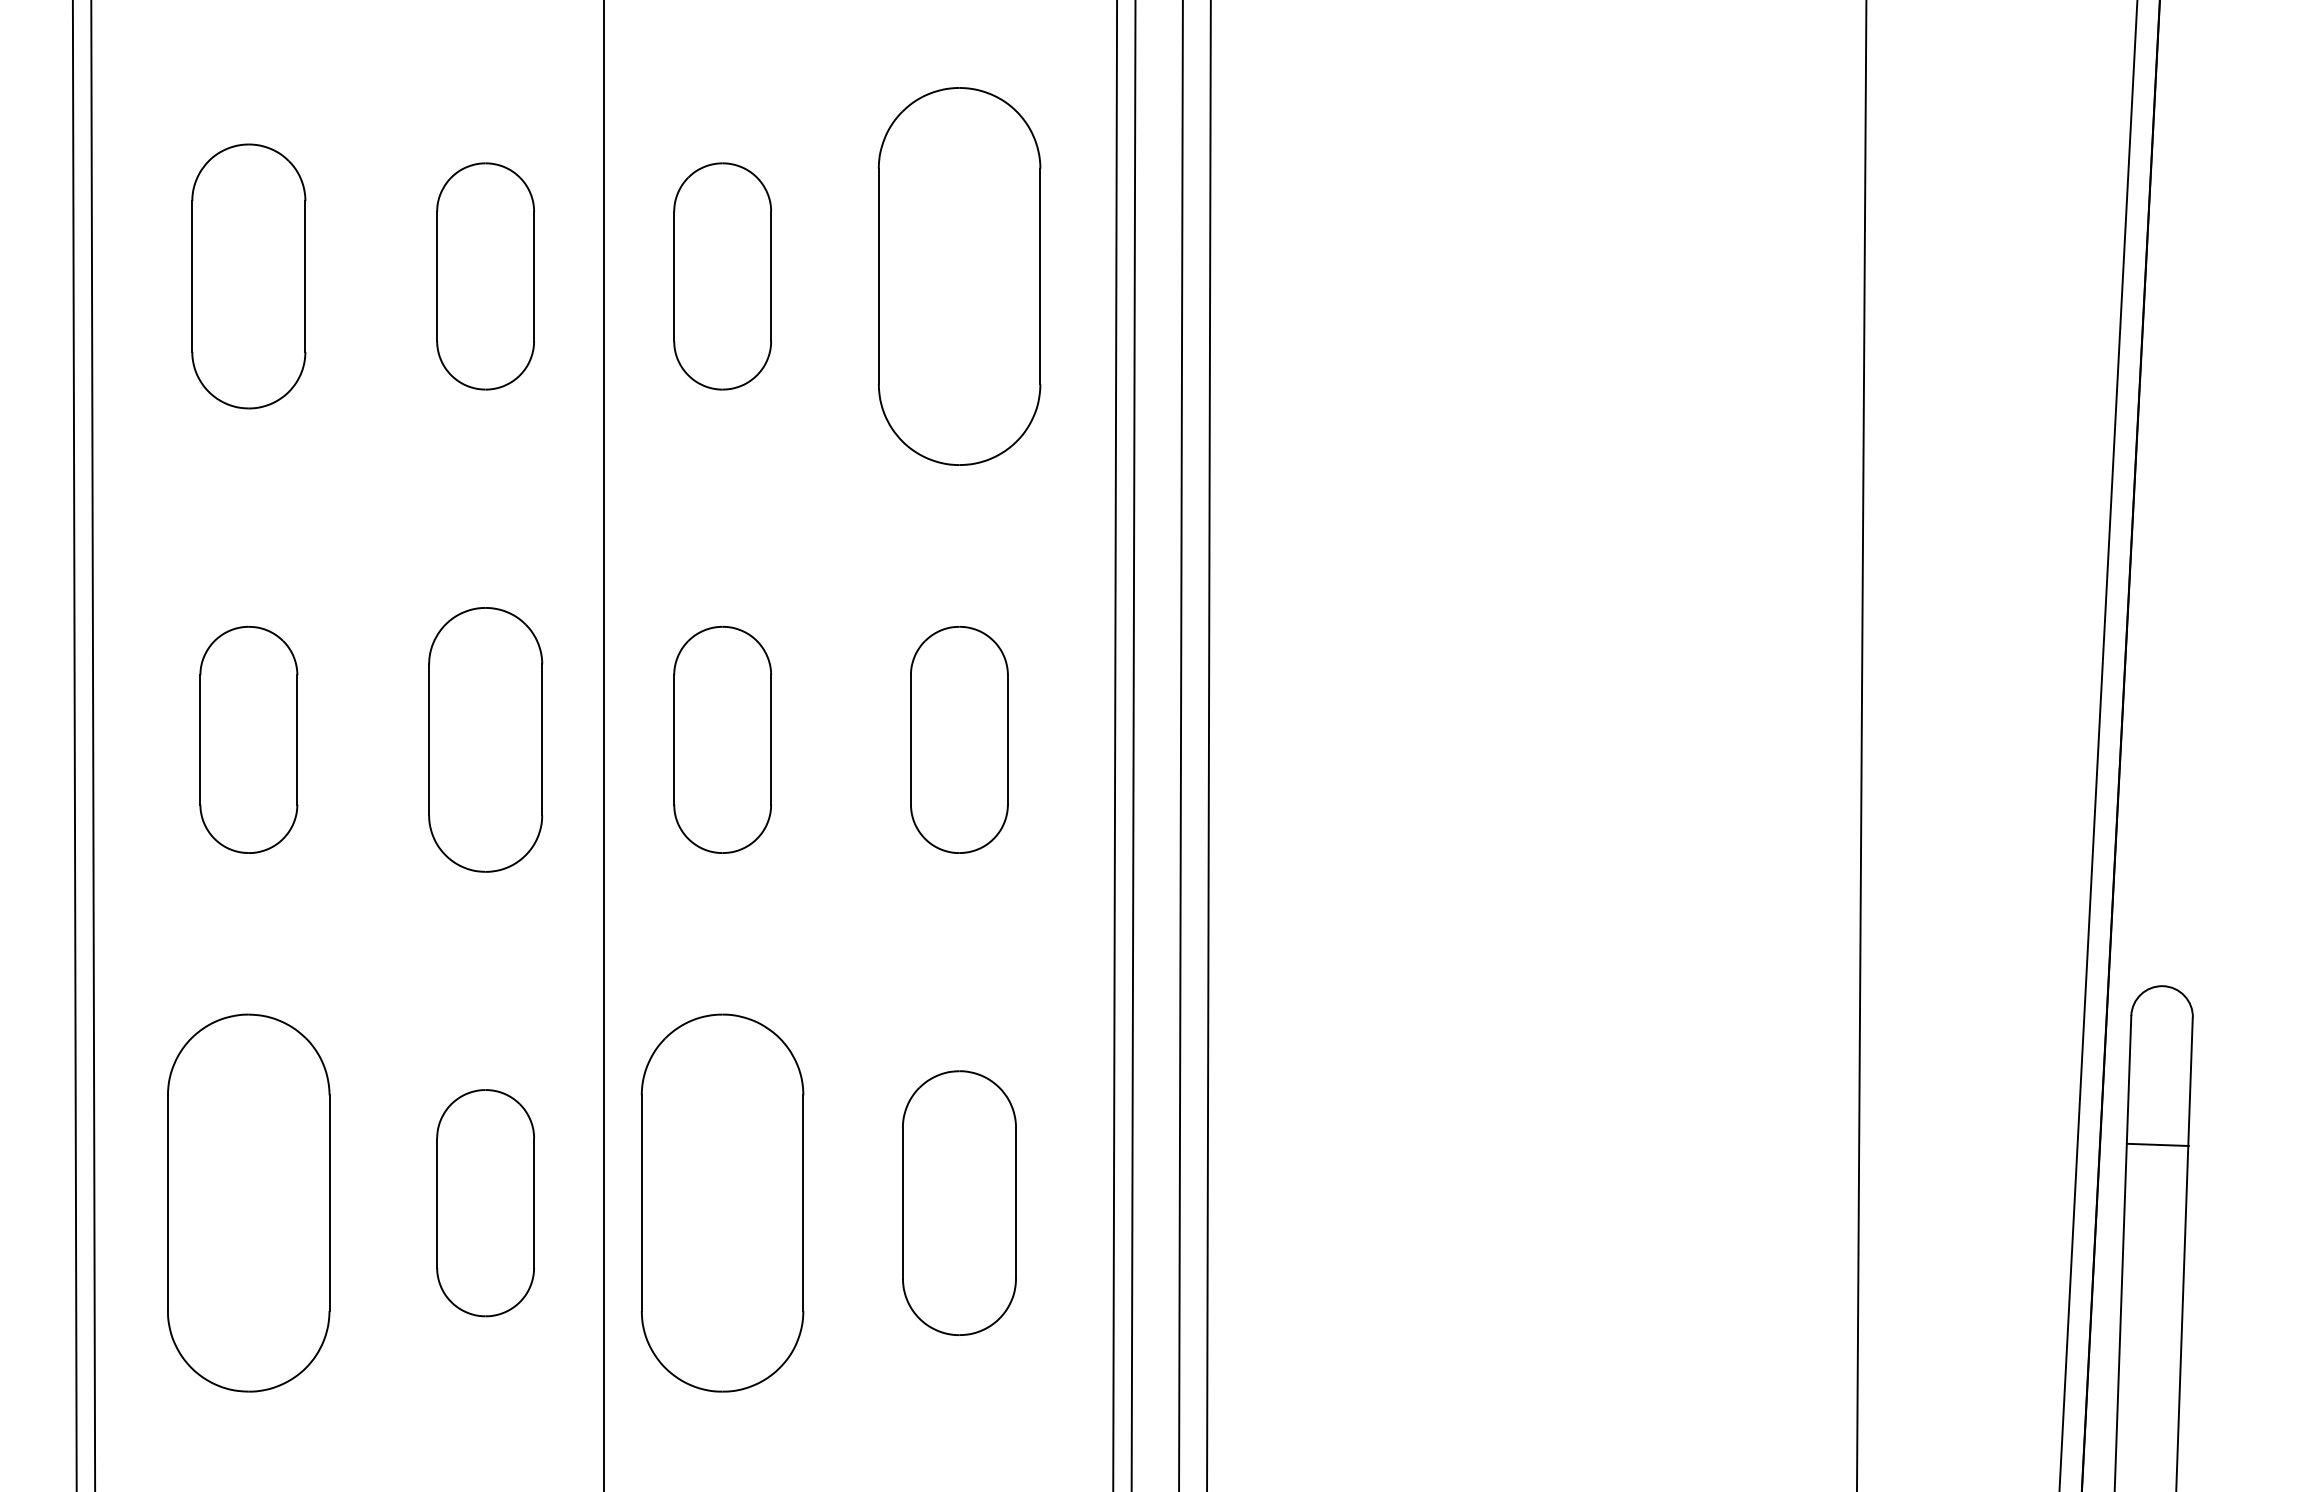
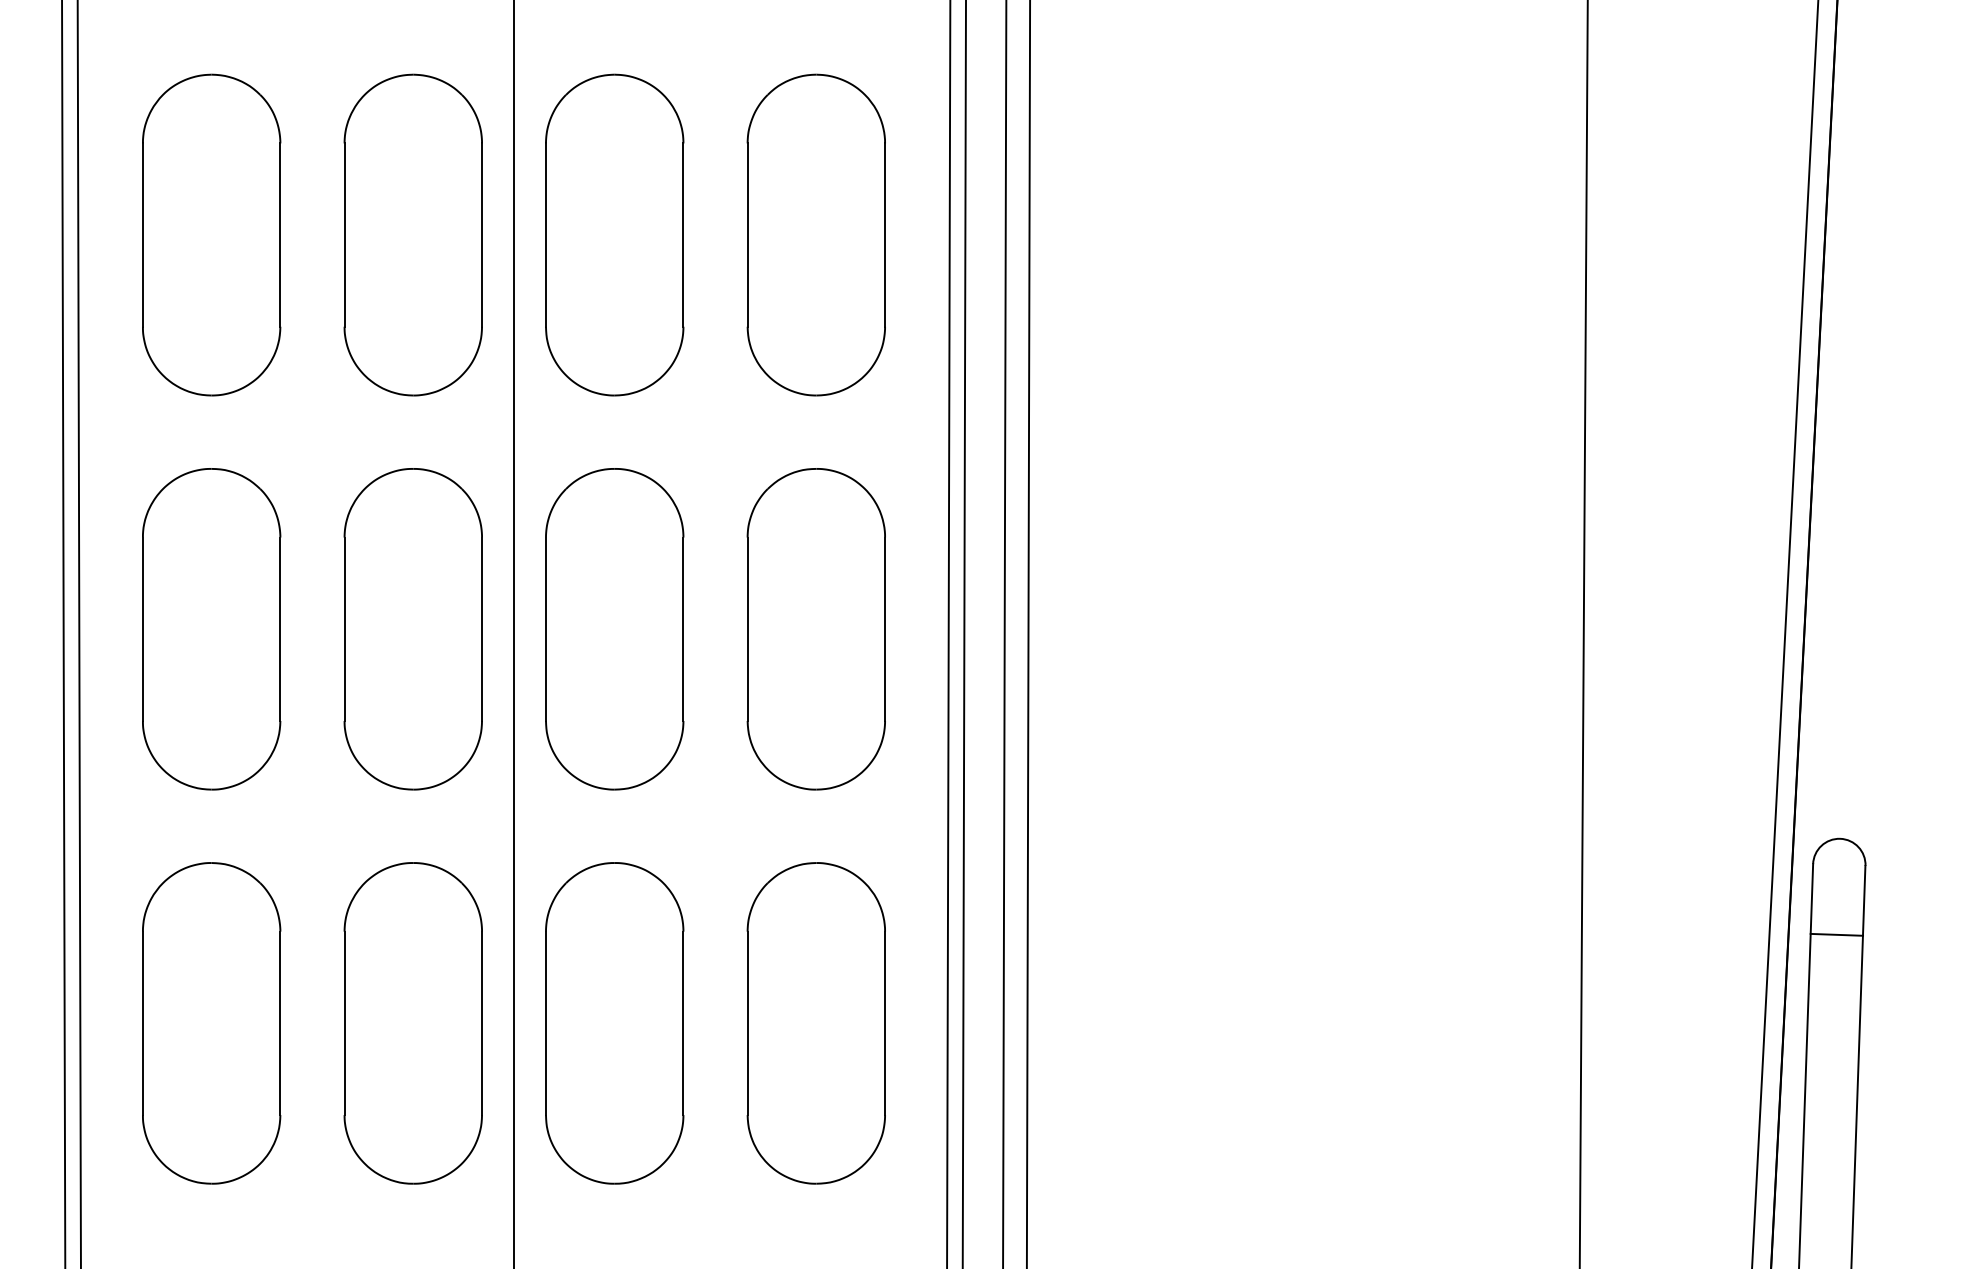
part: (248, 275) -> (211, 234), size x1.43
part: (484, 275) -> (412, 234), size x1.67
part: (722, 275) -> (614, 234), size x1.67
part: (248, 740) -> (211, 629), size x1.67
part: (484, 740) -> (412, 629), size x1.43
part: (722, 740) -> (614, 629), size x1.67
part: (958, 740) -> (815, 629), size x1.67
line: (2157, 1144) -> (1836, 934), moved
part: (484, 1203) -> (412, 1023), size x1.67
part: (958, 1203) -> (815, 1023), size x1.43

